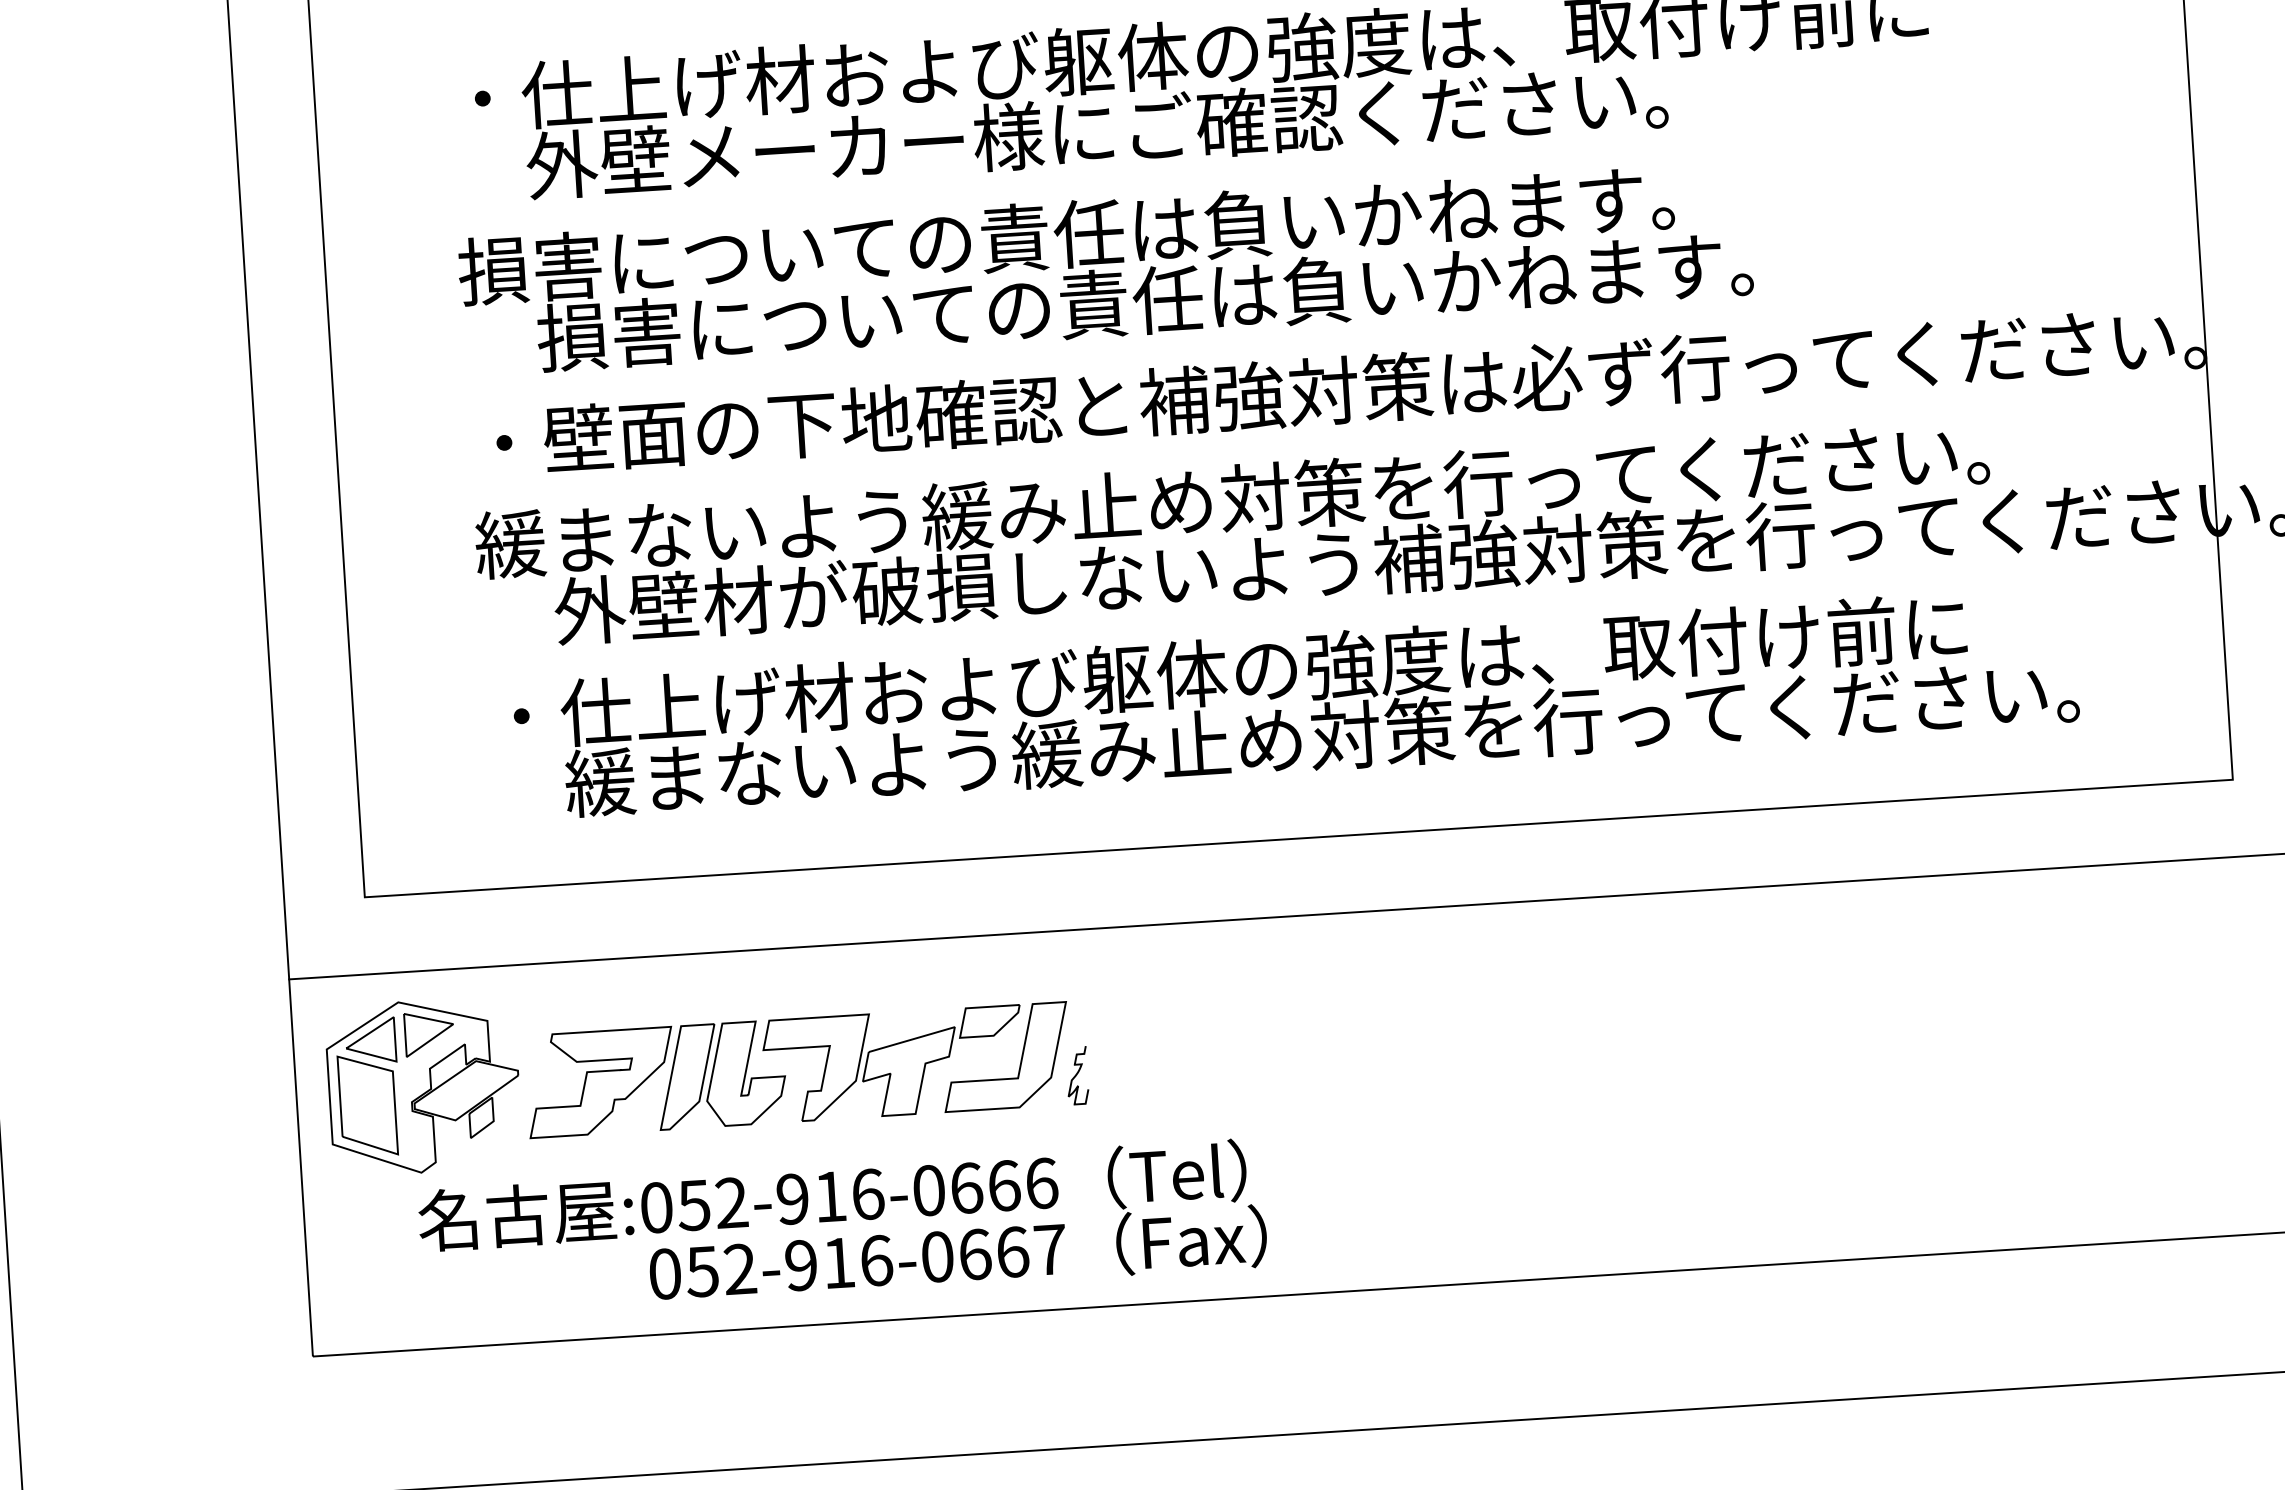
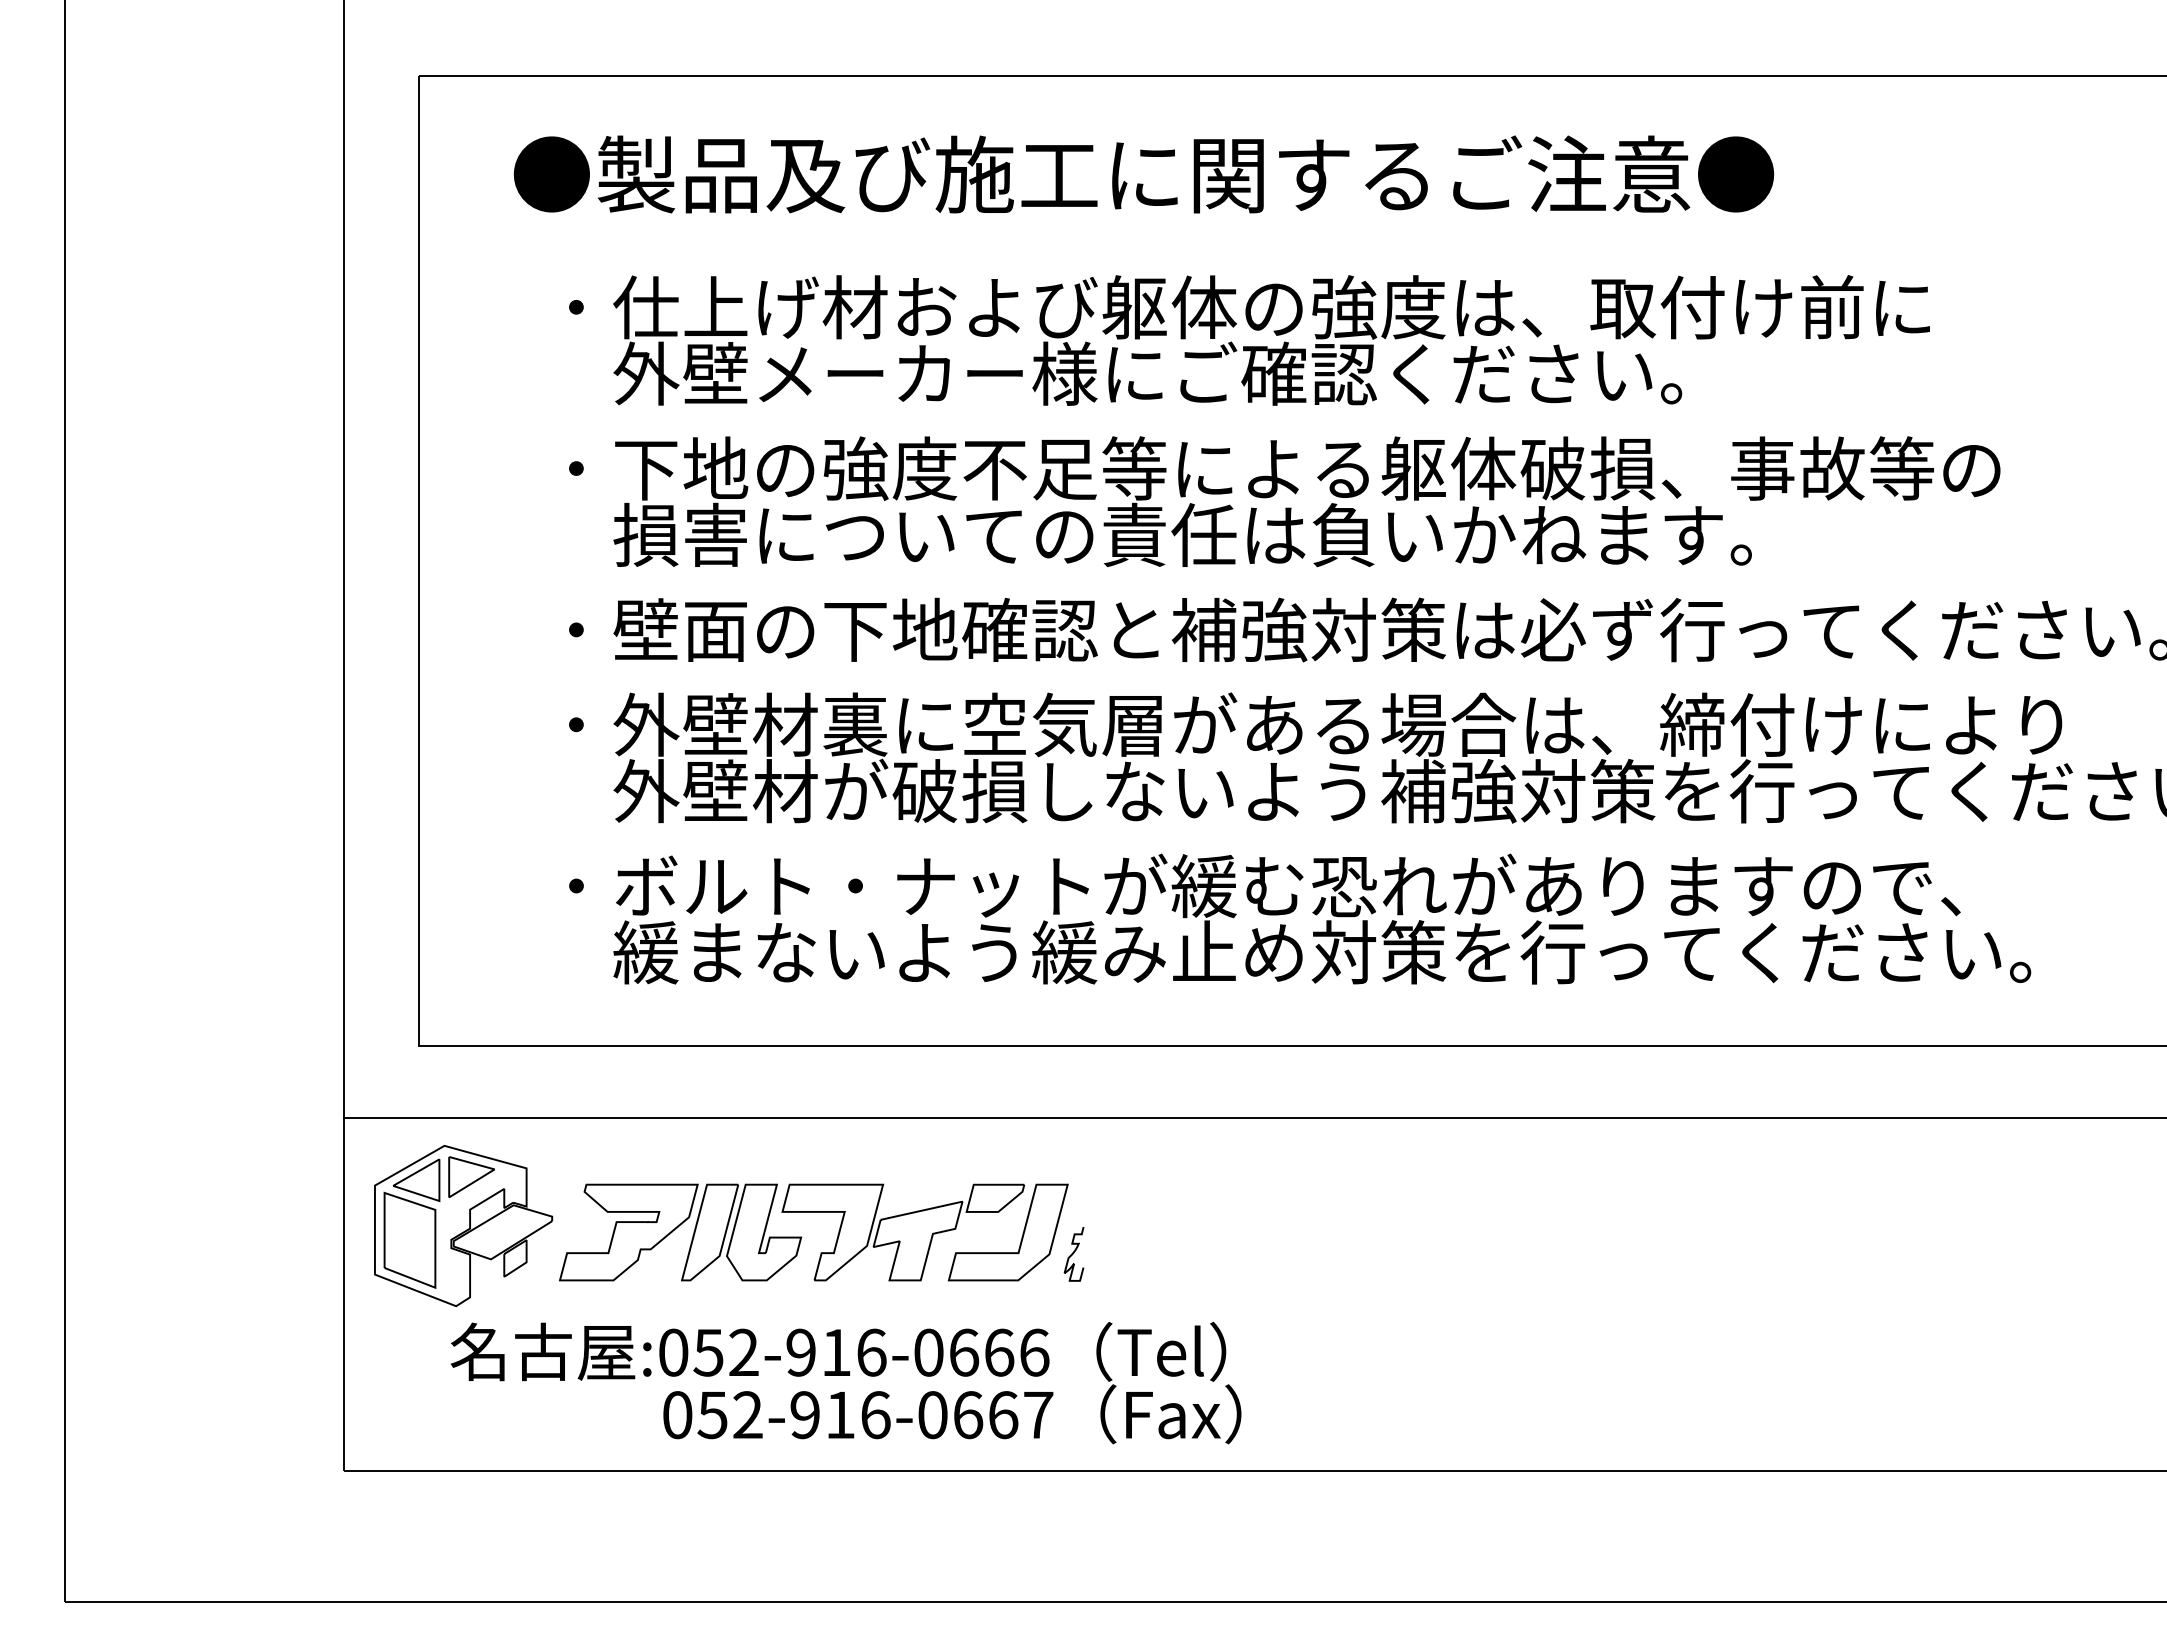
text: (1235, 223) -> (1271, 468), 損害についての責任は負いかねます。 -> ・下地の強度不足等による躯体破損、事故等の
text: (1285, 495) -> (1302, 724), 緩まないよう緩み止め対策を行ってください。 -> ・外壁材裏に空気層がある場合は、締付けにより
text: (1279, 667) -> (1286, 885), ・仕上げ材および躯体の強度は、取付け前に -> ・ボルト・ナットが緩む恐れがありますので、

